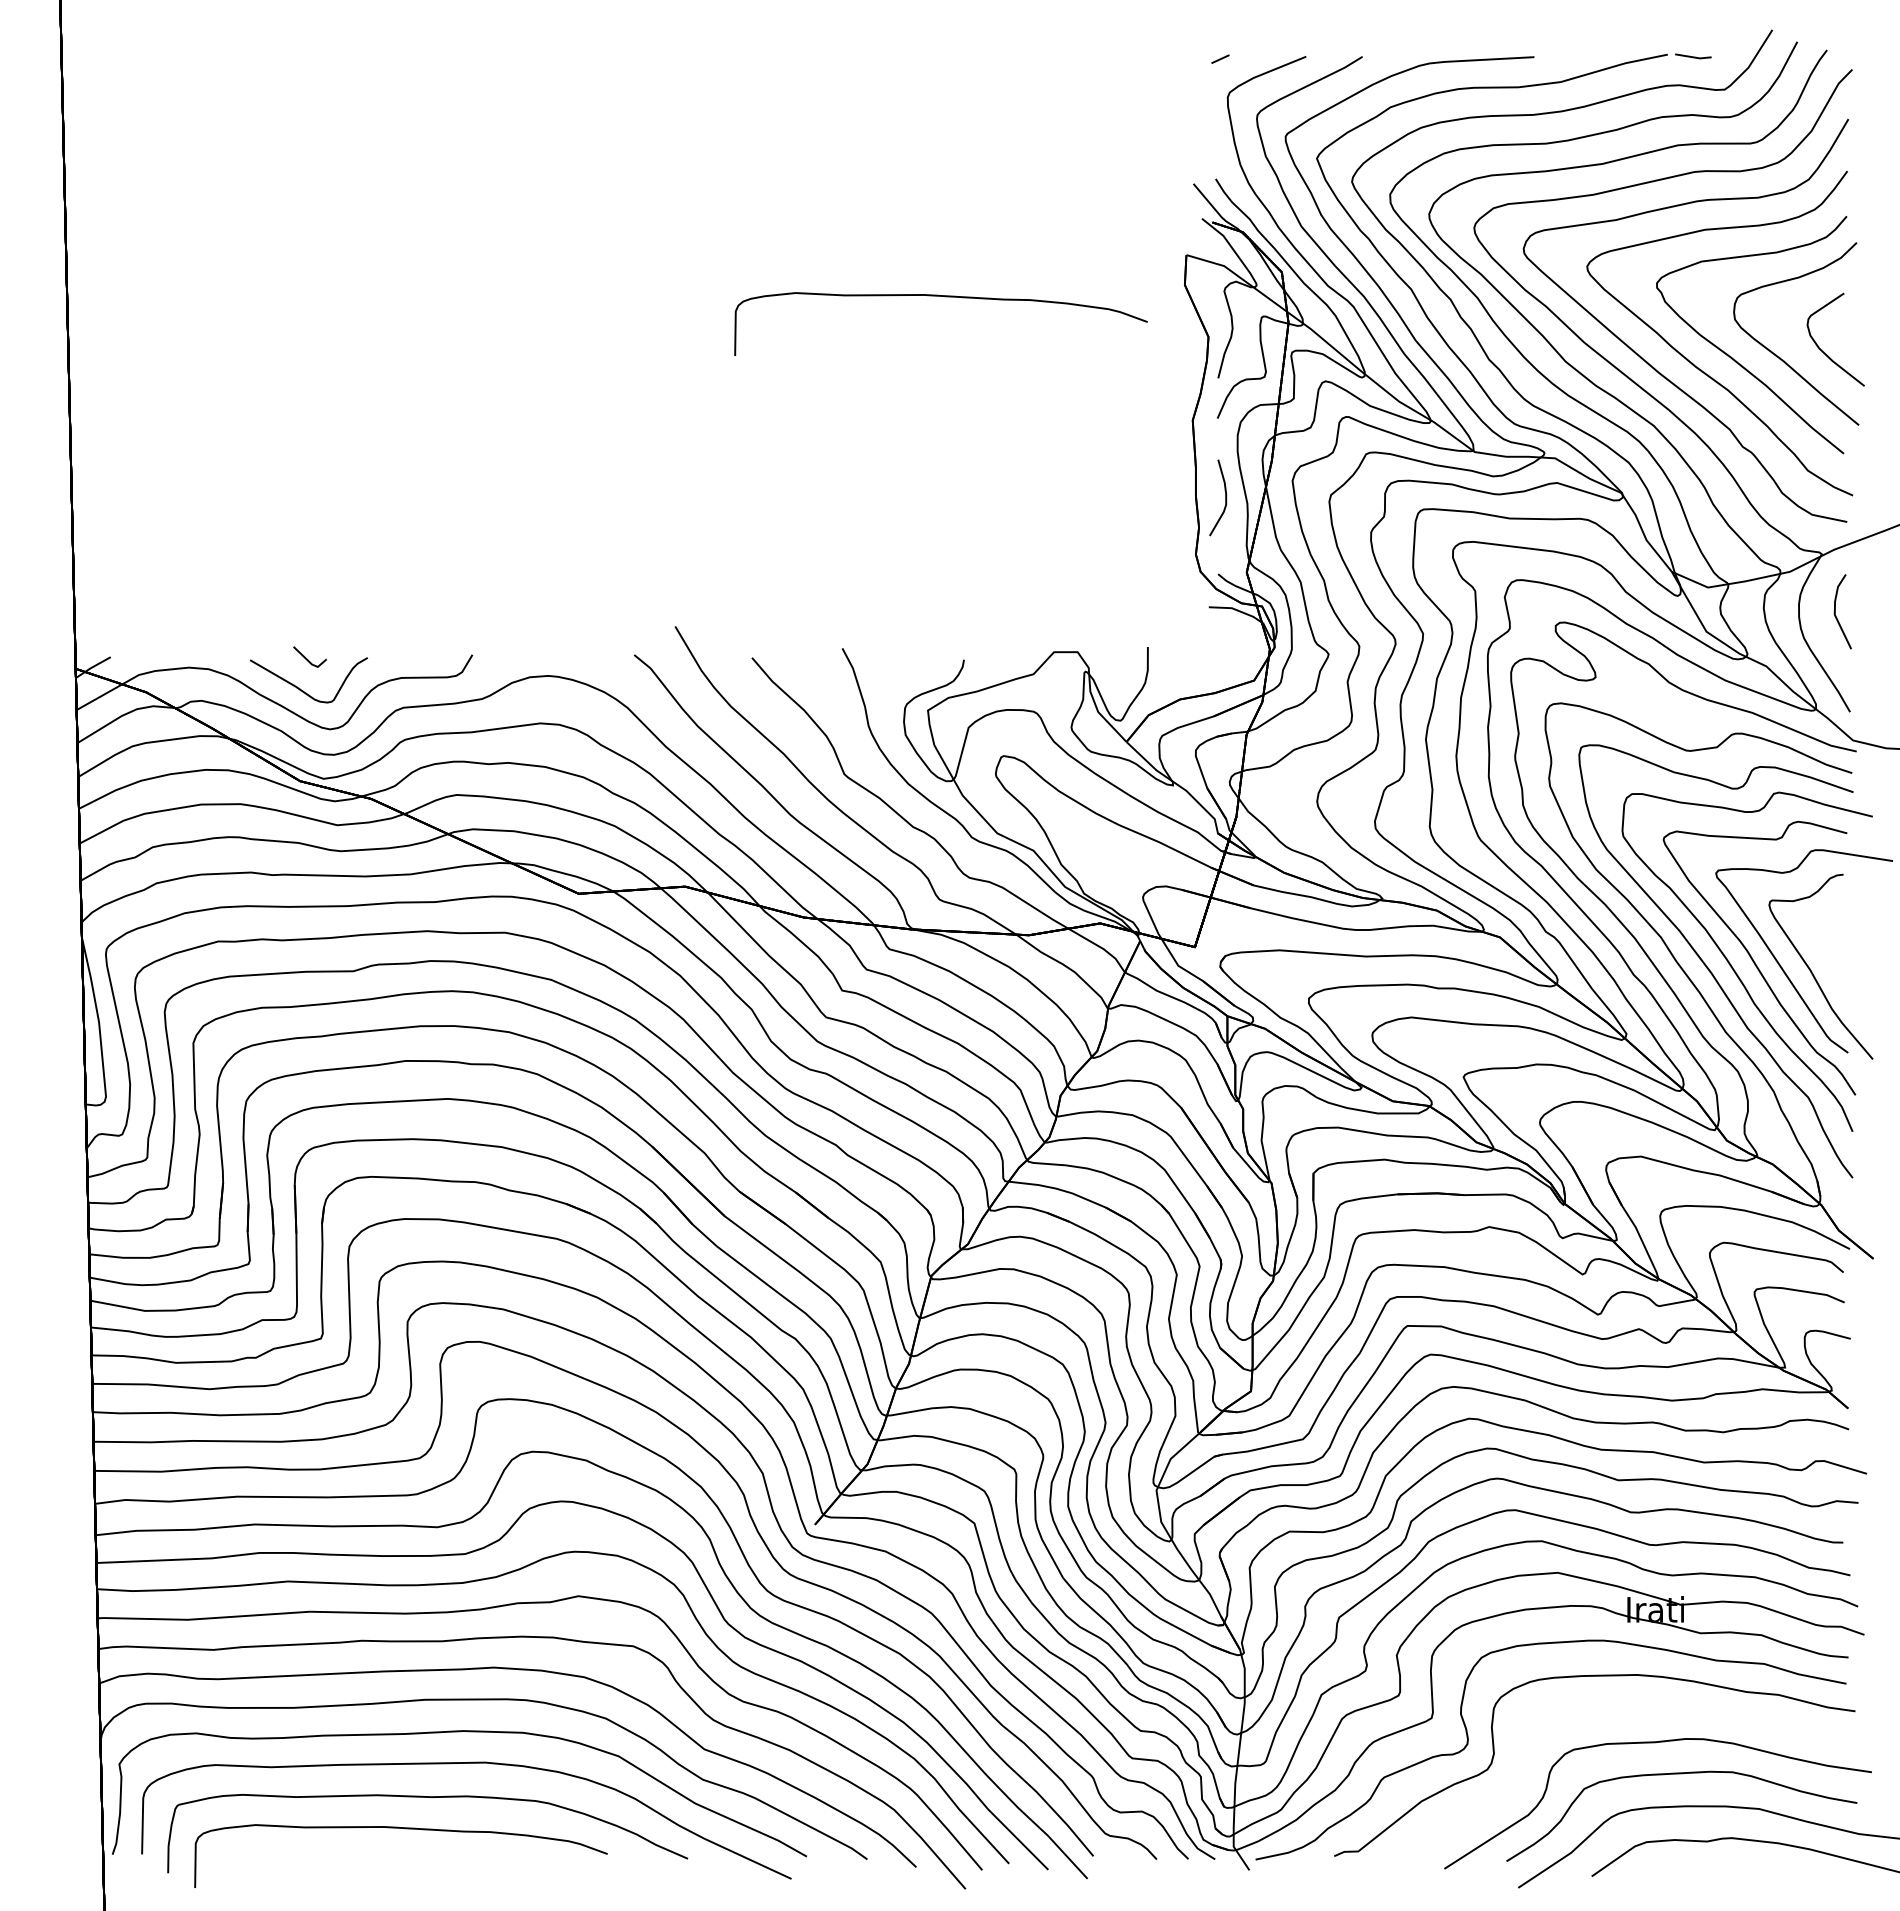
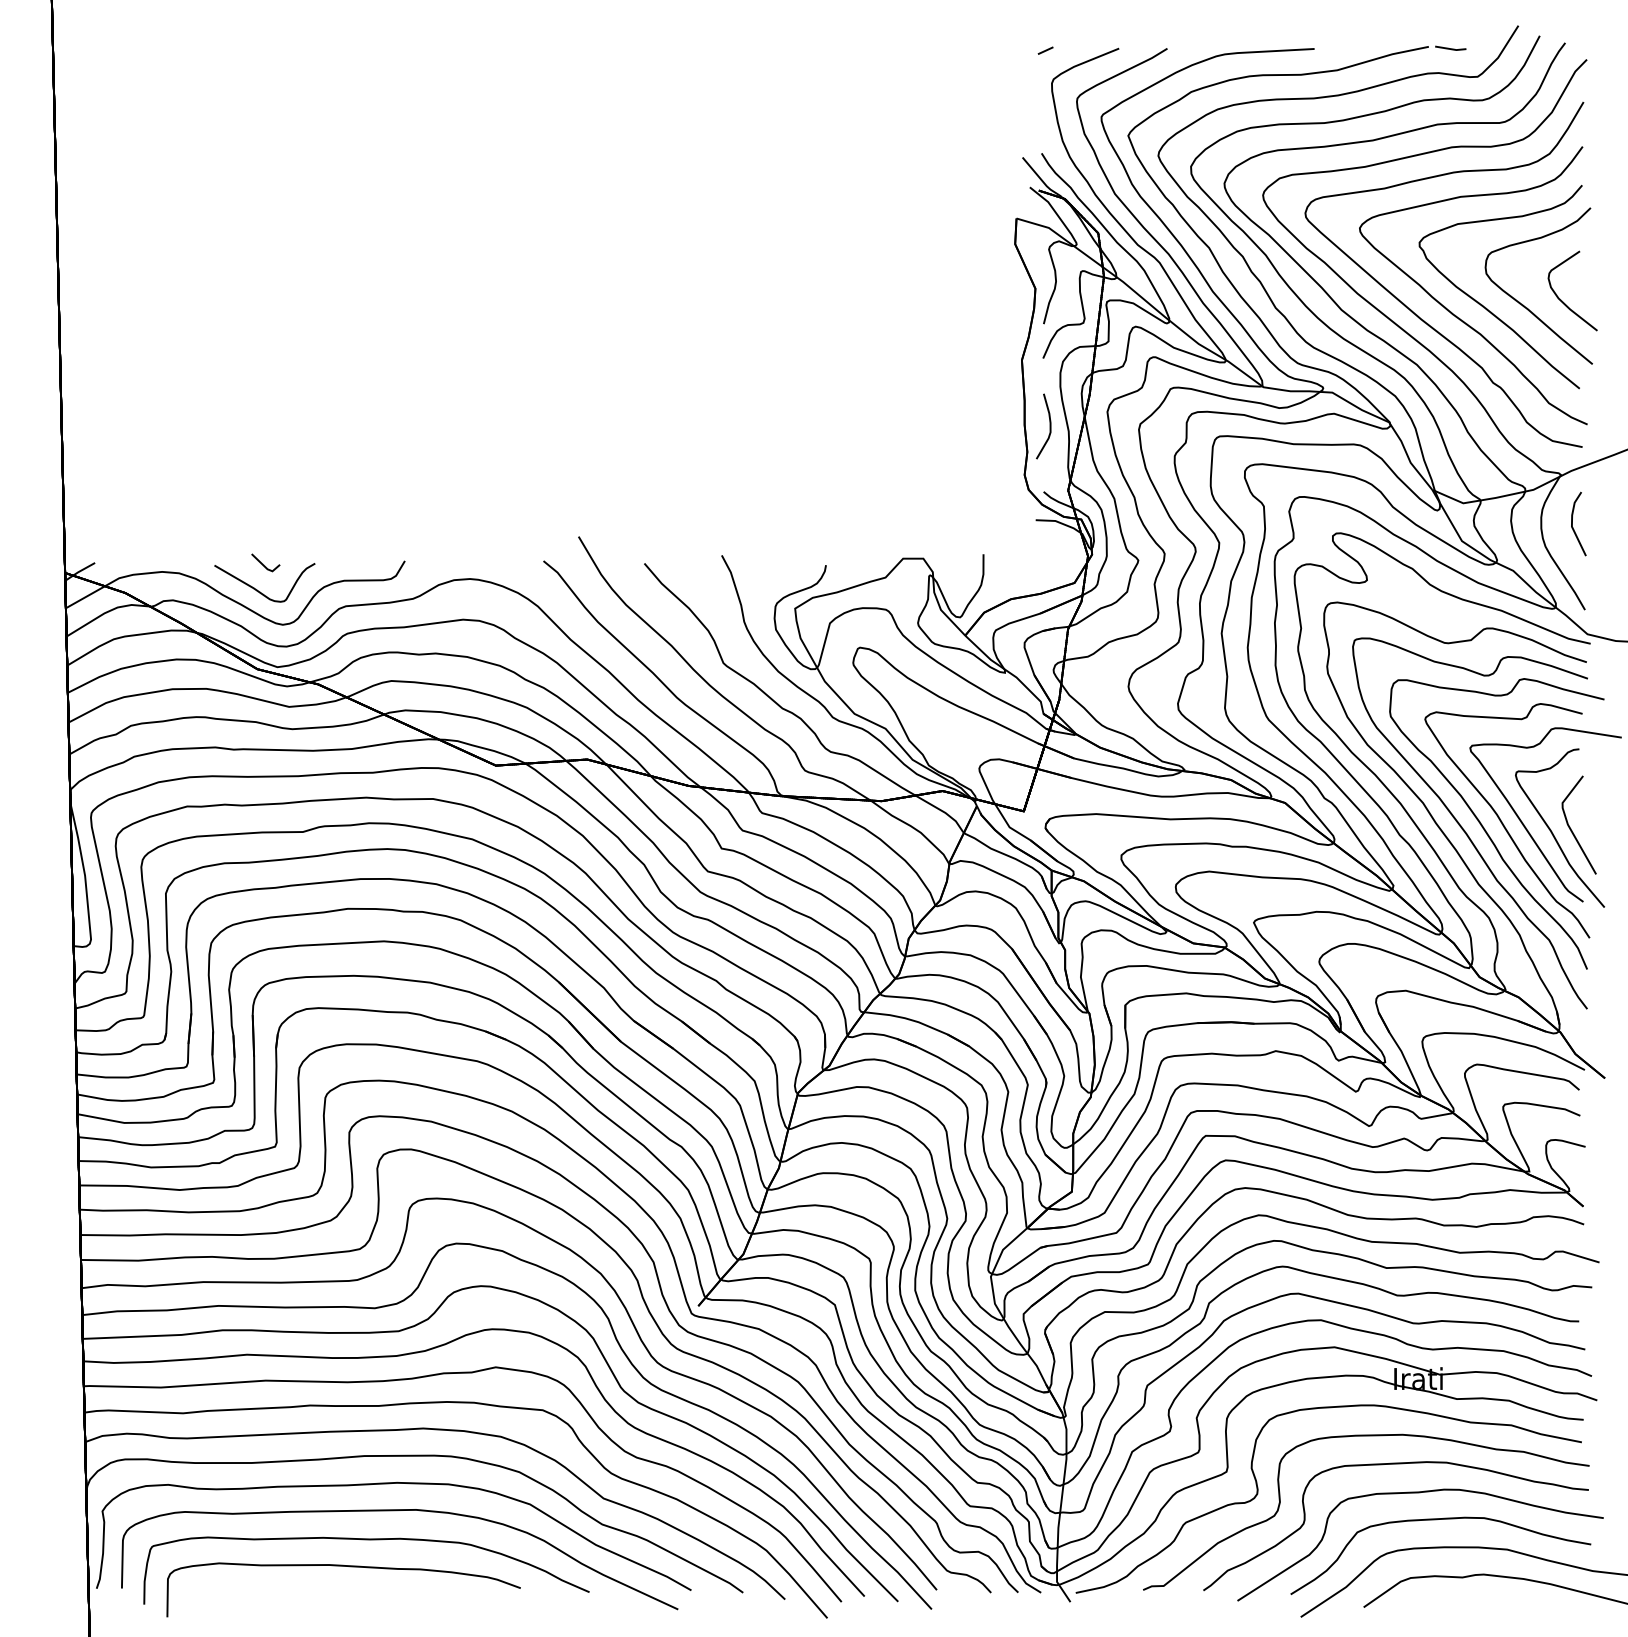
part: (945, 297) -> (810, 254), removed
part: (1835, 969) -> (1572, 830), added
part: (1629, 1709) -> (1396, 1464), added

